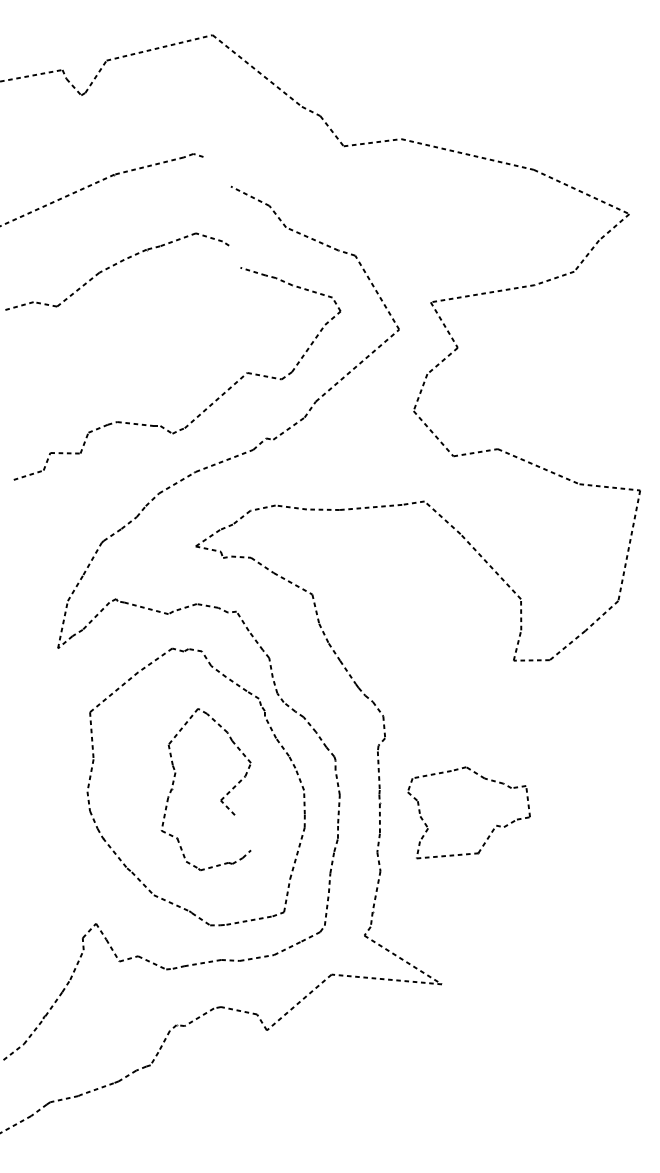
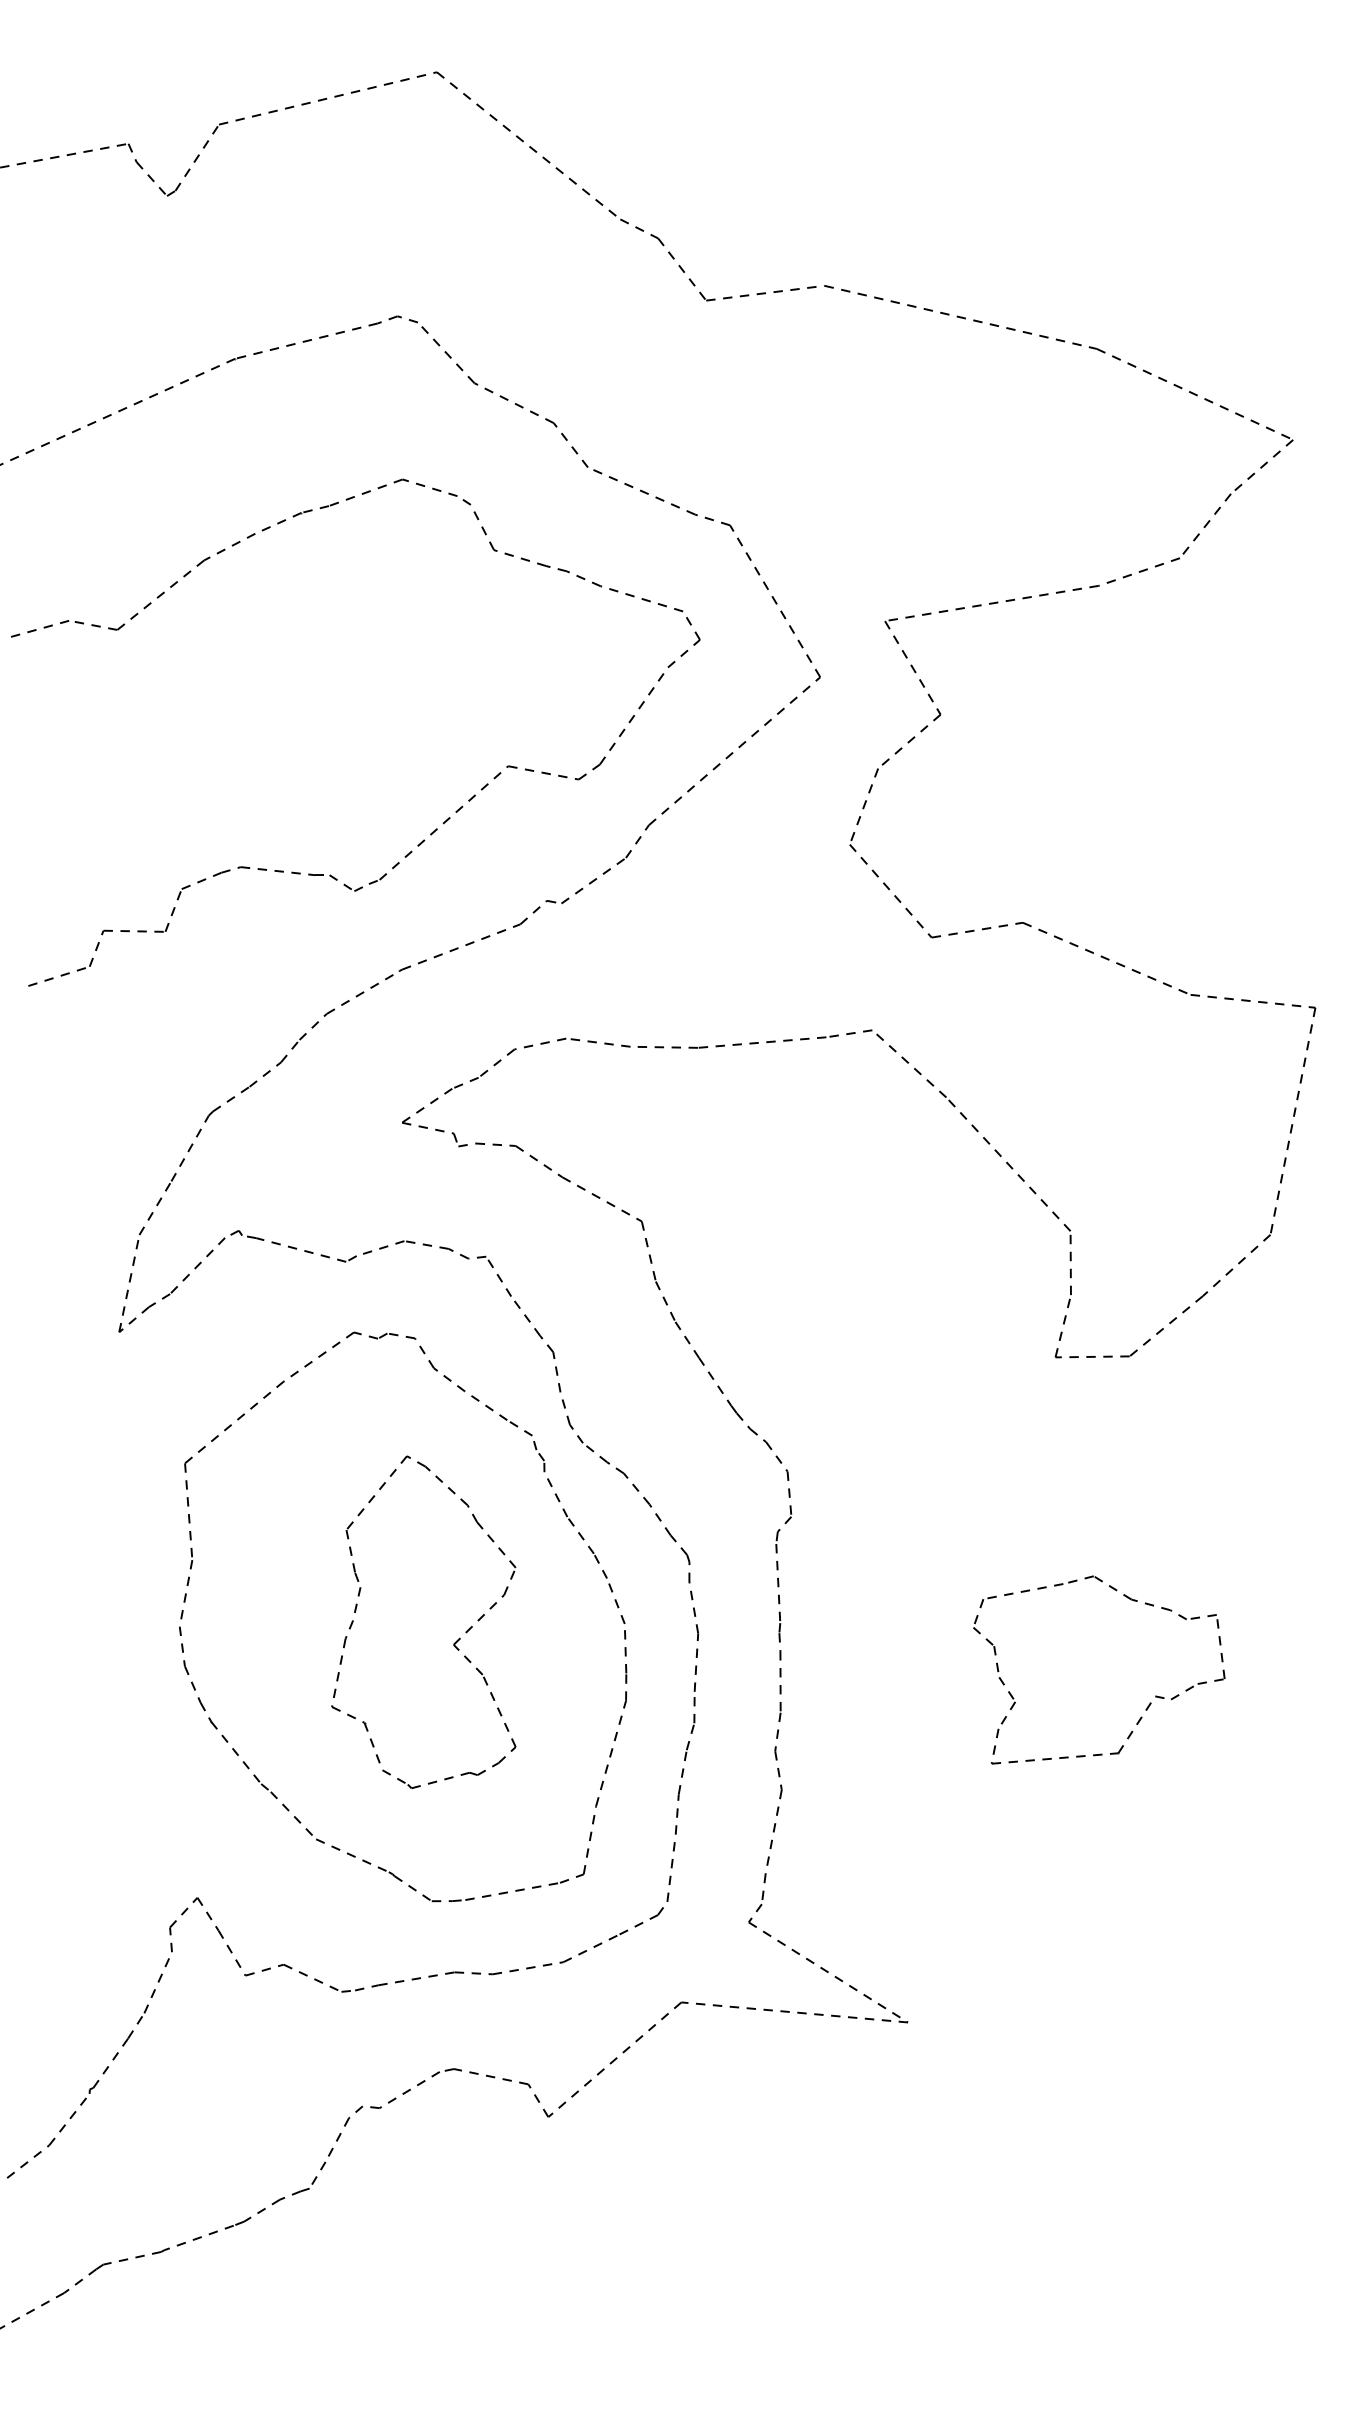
line: (216, 171) -> (444, 352), added
line: (234, 256) -> (481, 526), added
part: (492, 829) -> (1147, 1704), moved
line: (242, 832) -> (498, 1710), added

